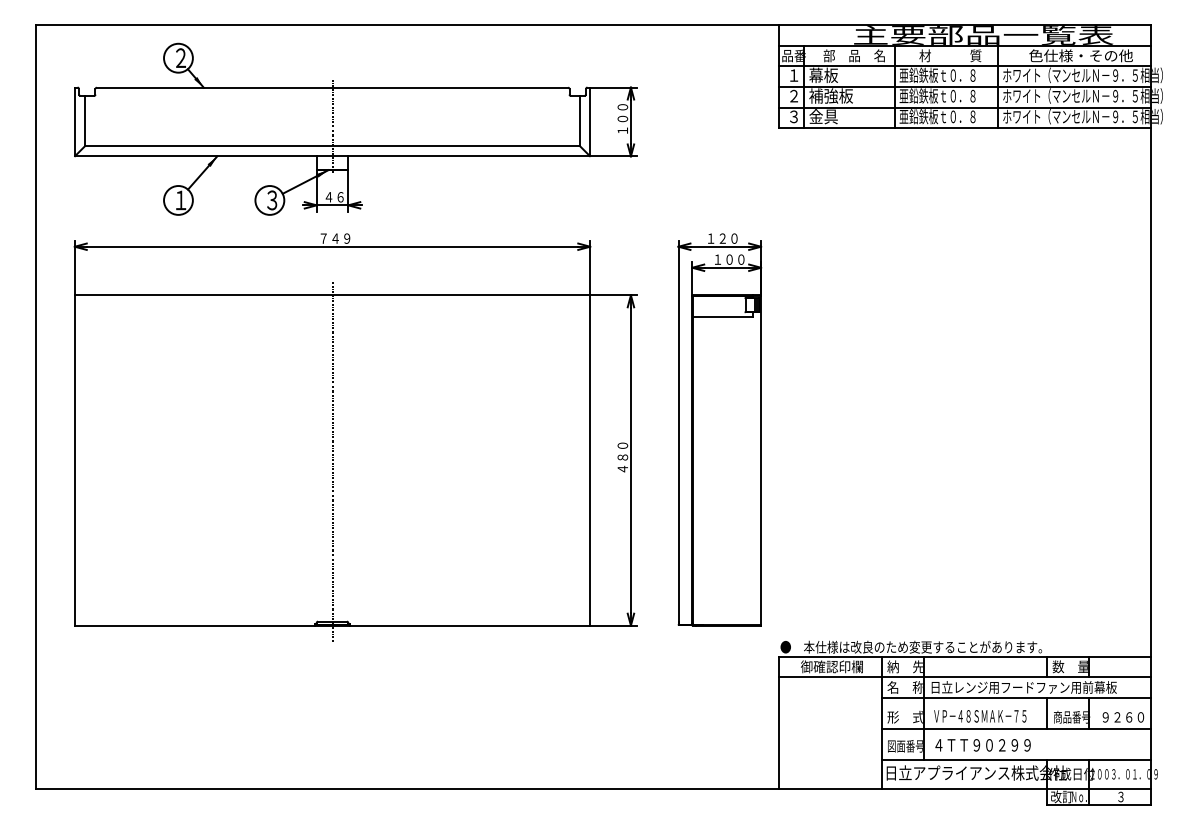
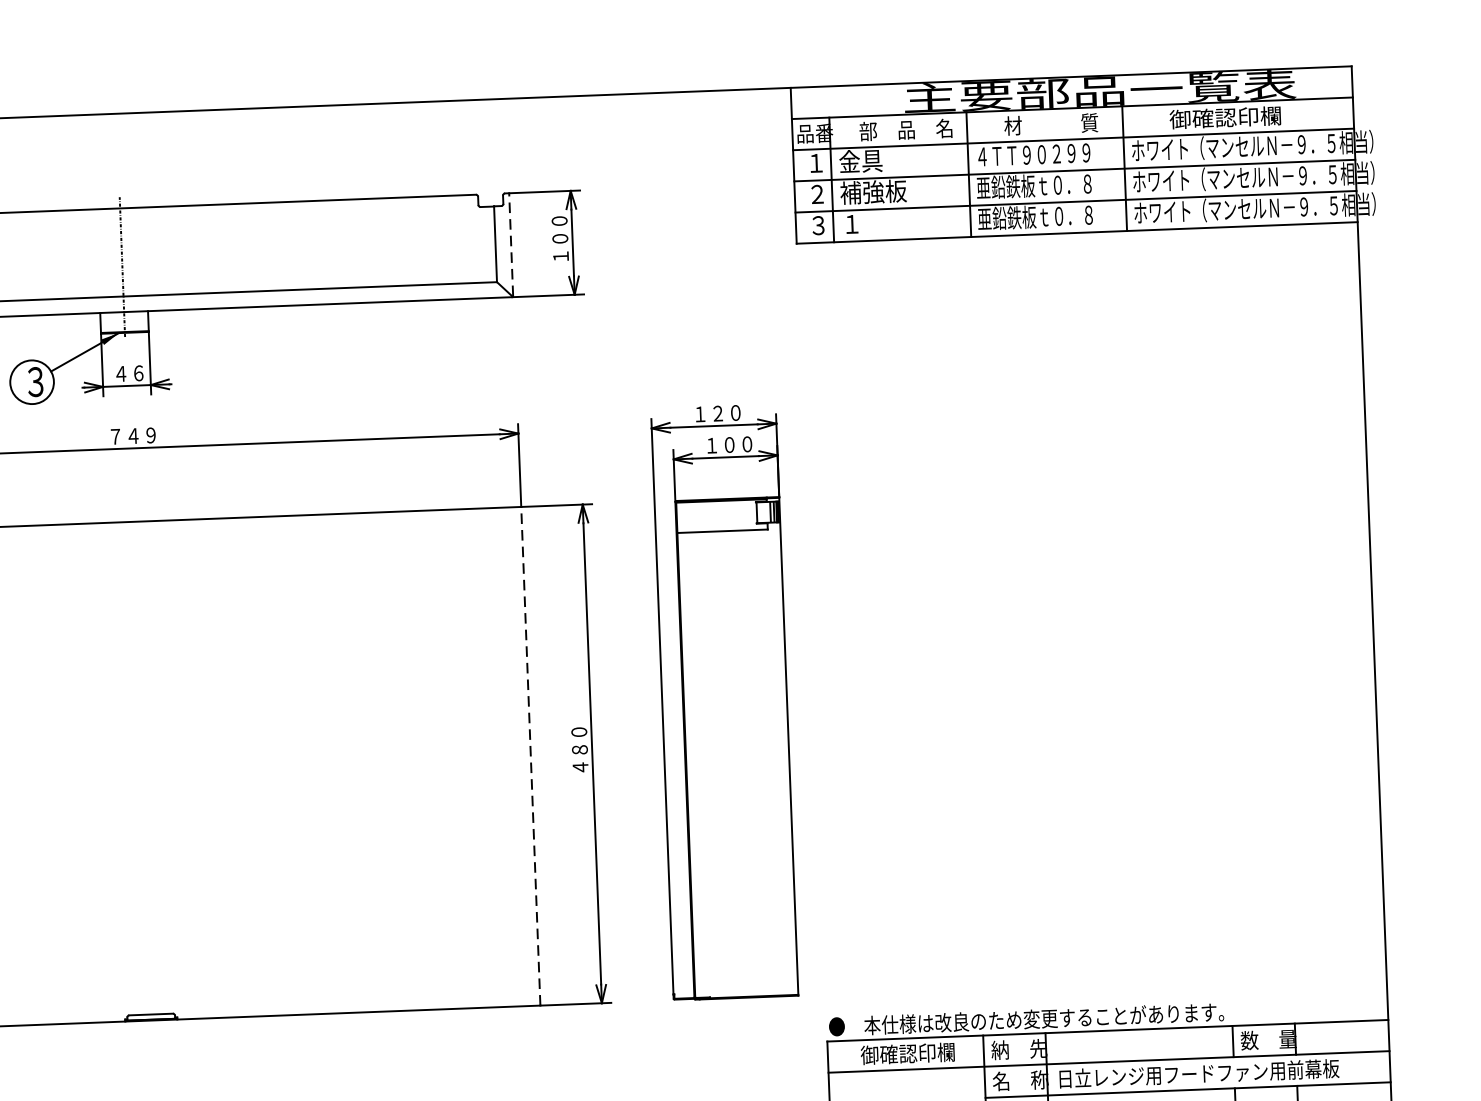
text: (1080, 55) -> (1247, 116), 色仕様・その他 -> 御確認印欄
text: (937, 74) -> (1032, 153), 亜鉛鉄板ｔ０．８ -> ４ＴＴ９０２９９
text: (823, 75) -> (860, 161), 幕板 -> 金具
text: (823, 116) -> (863, 223), 金具 -> １
line: (590, 121) -> (511, 244), solid -> dashed
line: (590, 460) -> (531, 756), solid -> dashed
line: (332, 461) -> (141, 772), removed

